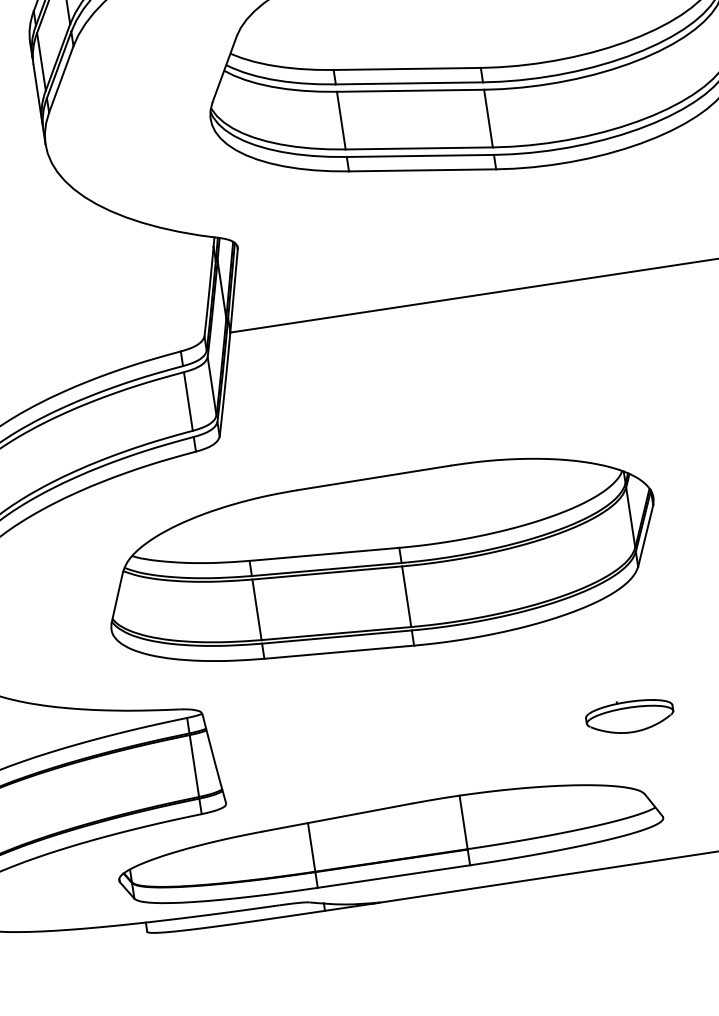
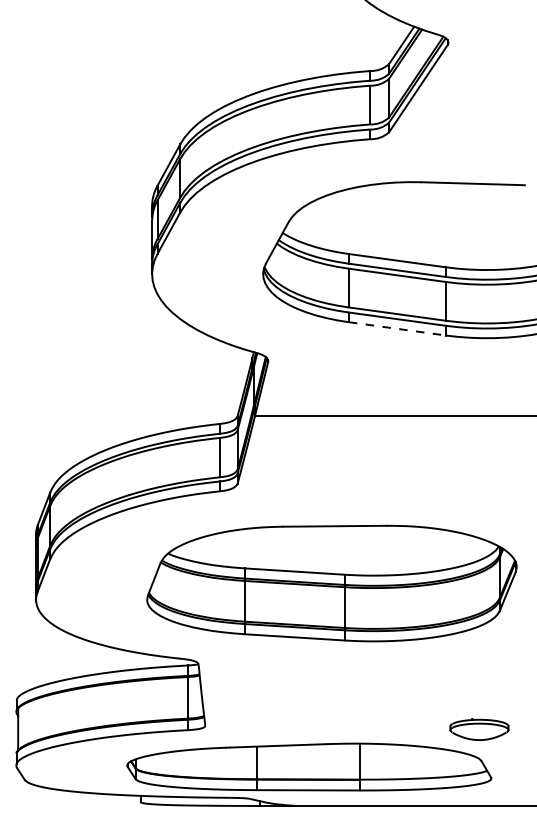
line: (422, 169) -> (397, 328), solid -> dashed
part: (630, 716) -> (479, 729), moved

